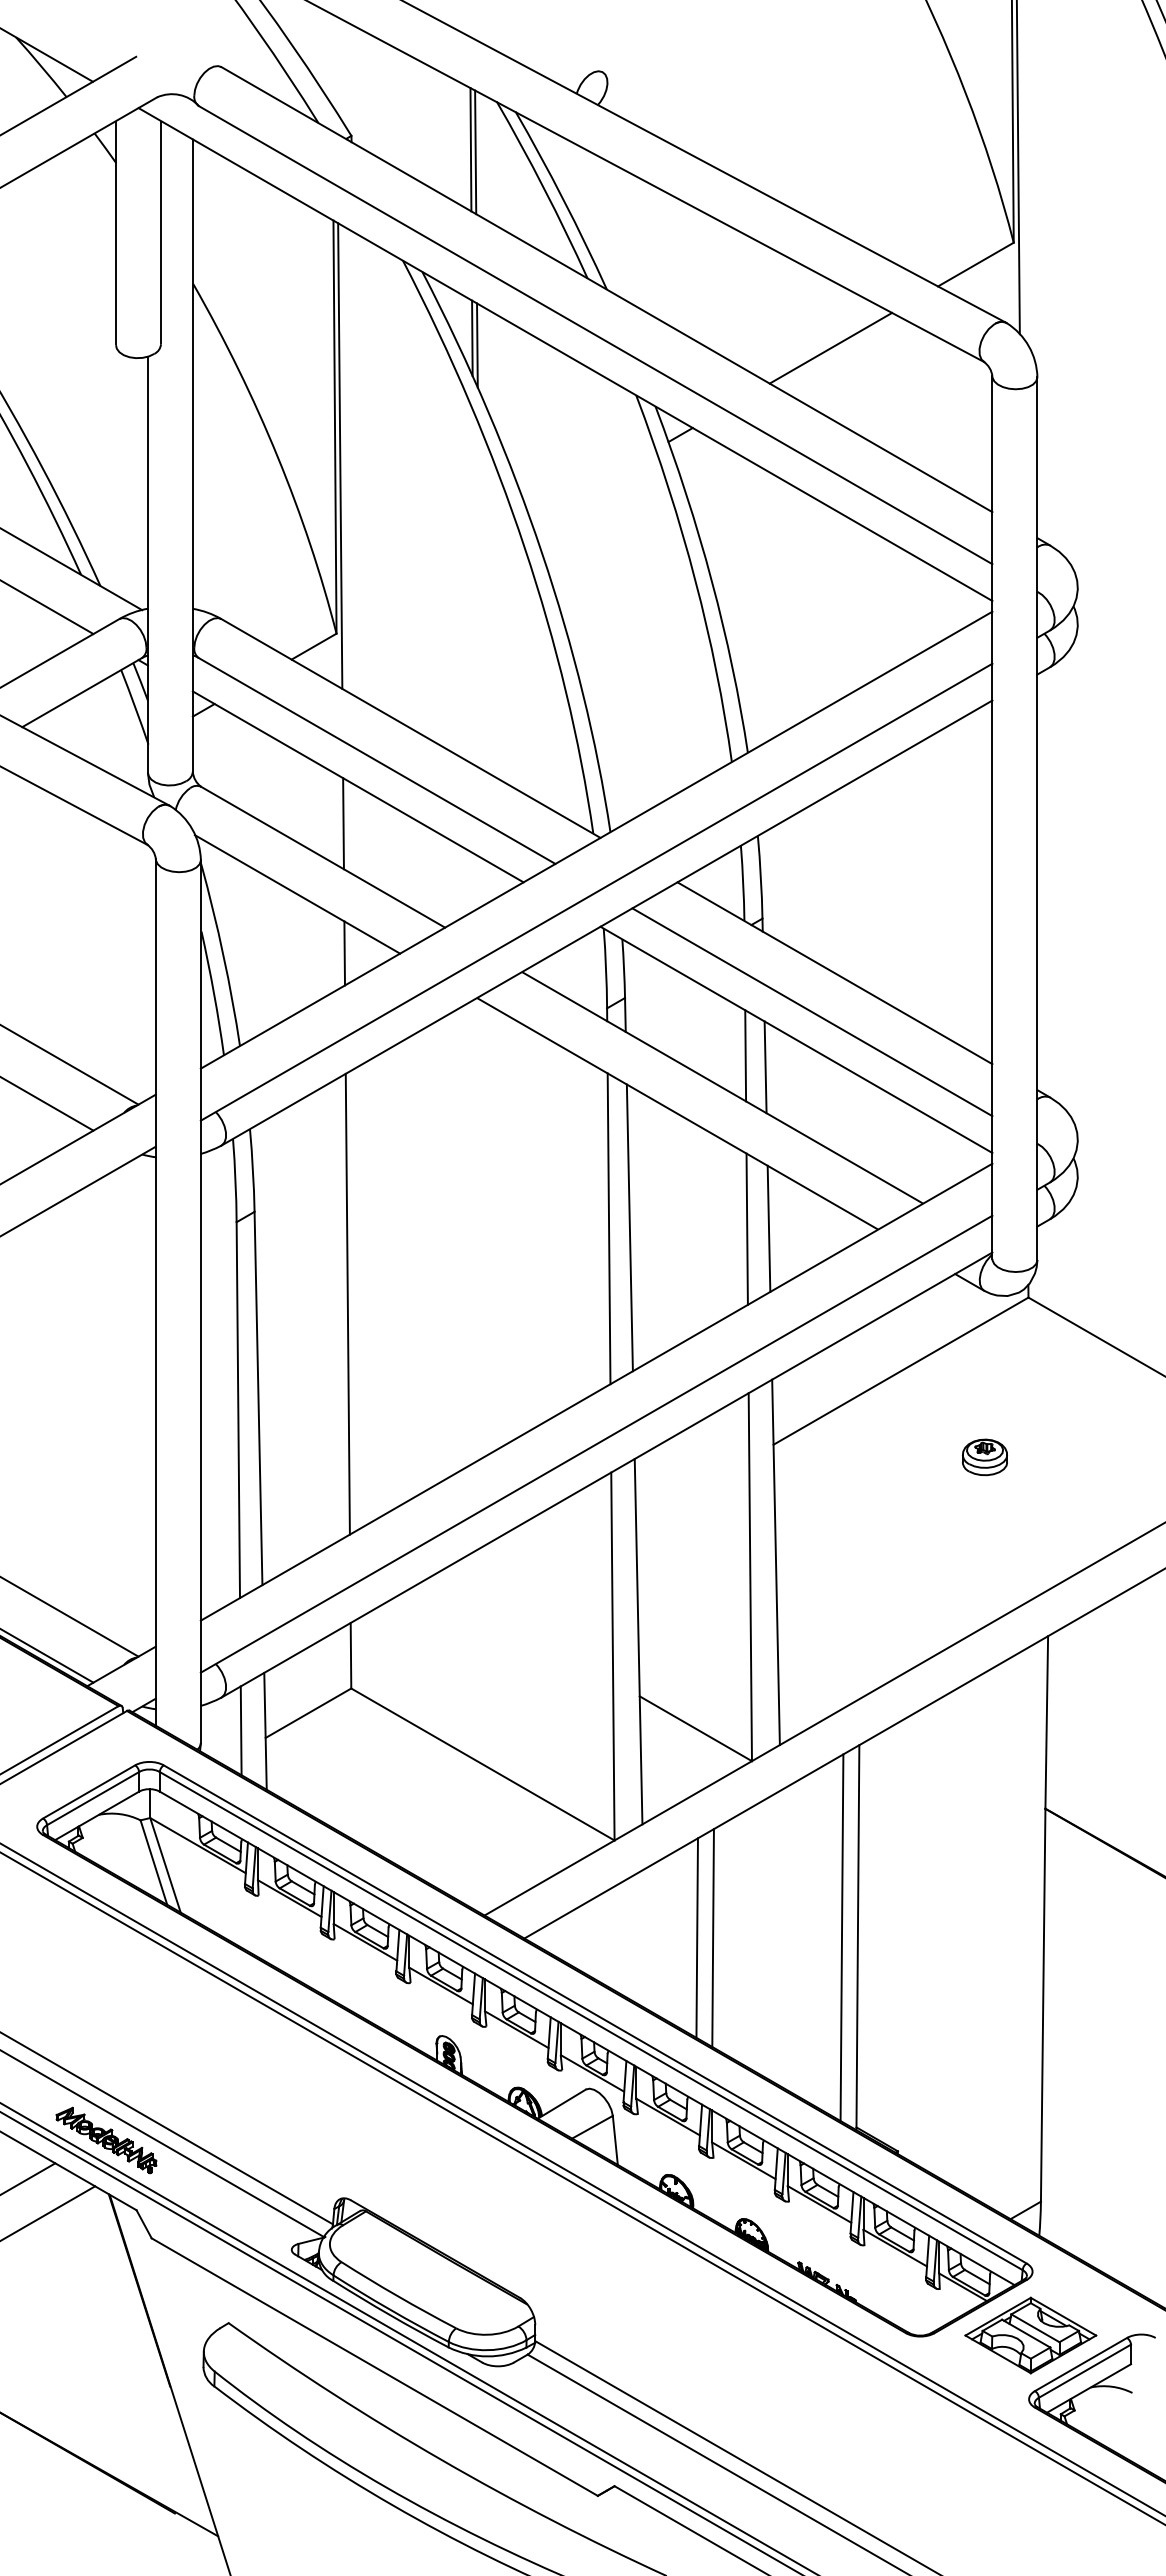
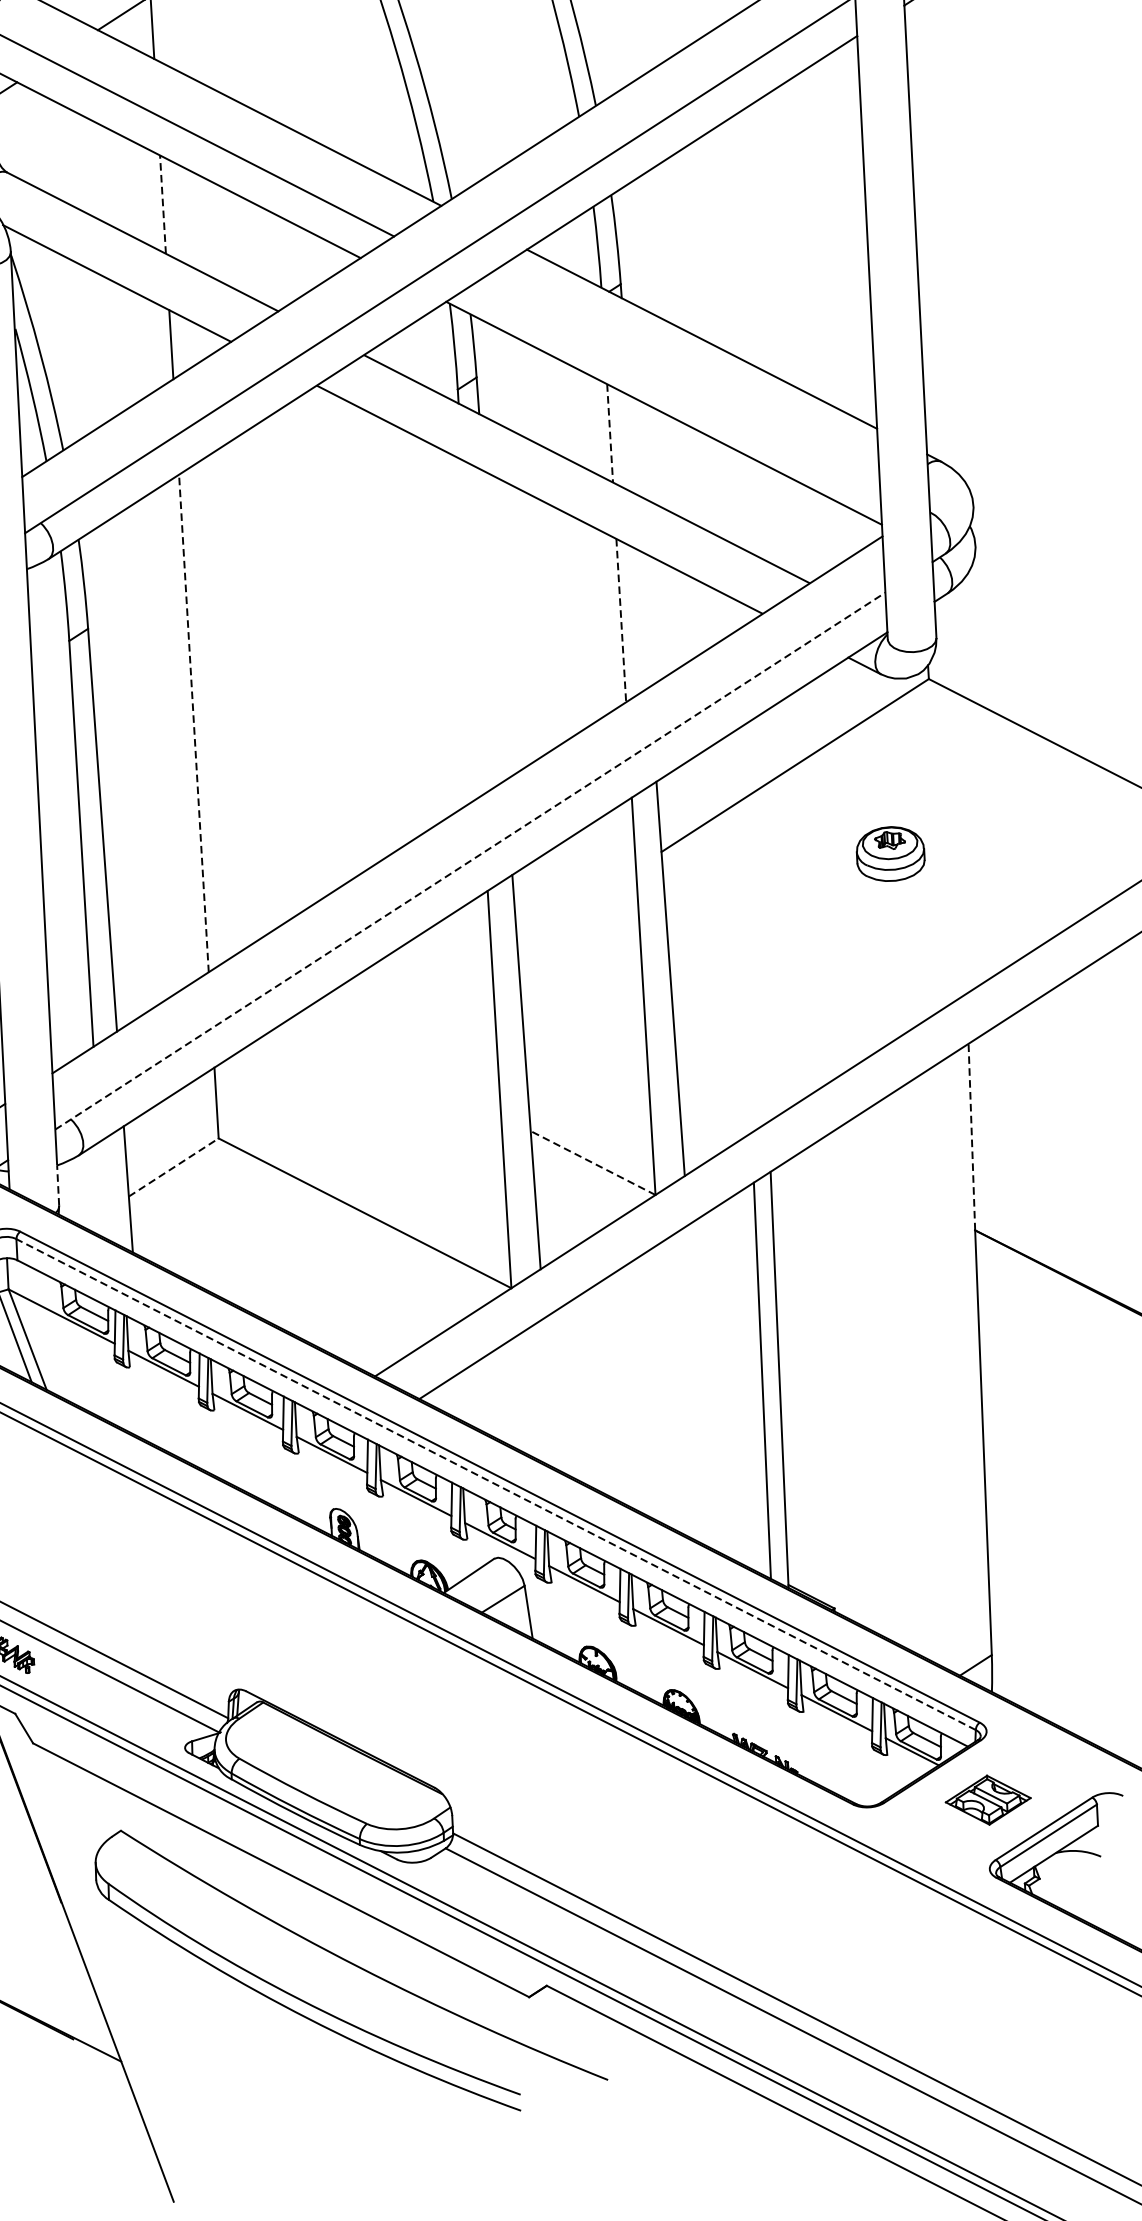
line: (343, 823) -> (162, 204), solid -> dashed
line: (812, 1012) -> (679, 382), removed
line: (745, 1055) -> (609, 433), solid -> dashed
line: (765, 1067) -> (632, 444), removed
line: (629, 1227) -> (494, 625), removed
line: (608, 1228) -> (471, 627), removed
line: (768, 1228) -> (644, 618), removed
line: (747, 1229) -> (621, 620), solid -> dashed
line: (347, 1303) -> (193, 722), solid -> dashed
line: (596, 1444) -> (470, 861), solid -> dashed
part: (984, 1457) -> (890, 854), size x1.4
line: (308, 1712) -> (173, 1166), solid -> dashed
line: (1046, 1722) -> (971, 1137), solid -> dashed
line: (200, 1724) -> (57, 1185), solid -> dashed
line: (695, 1728) -> (592, 1162), solid -> dashed
line: (240, 1730) -> (101, 1189), removed
line: (696, 1937) -> (605, 1388), removed
line: (712, 1937) -> (622, 1387), removed
line: (590, 2020) -> (495, 1484), solid -> dashed
part: (1030, 2335) -> (987, 1800), size x0.6

